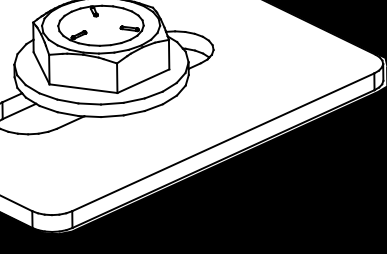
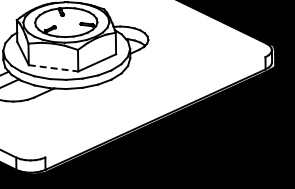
line: (83, 88) -> (53, 68), solid -> dashed
line: (223, 142) -> (155, 107), removed

